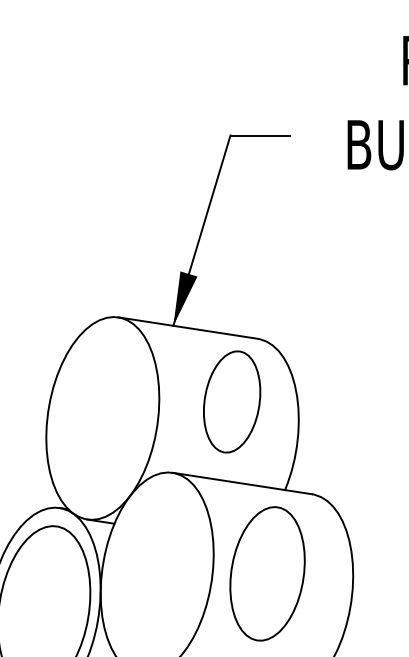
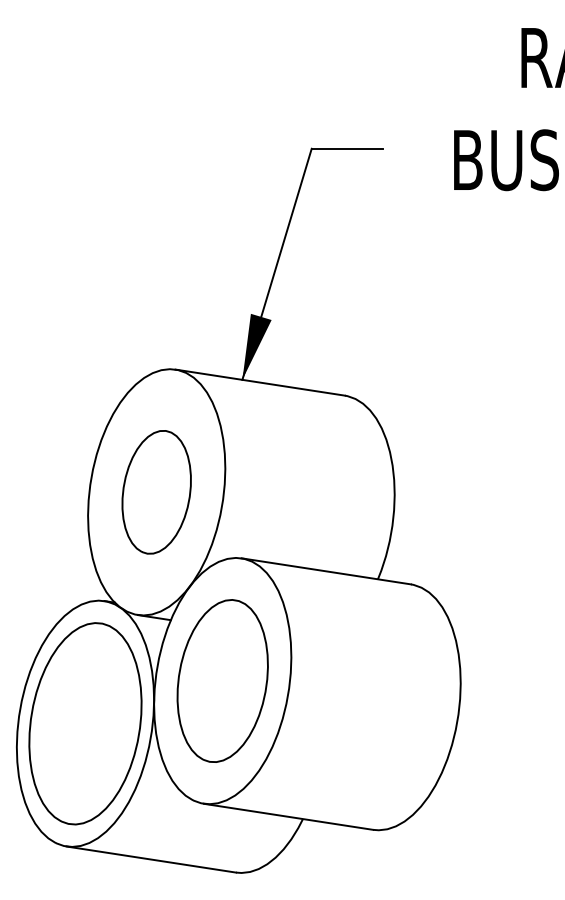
part: (231, 402) -> (156, 492), moved
part: (267, 573) -> (222, 680), moved

